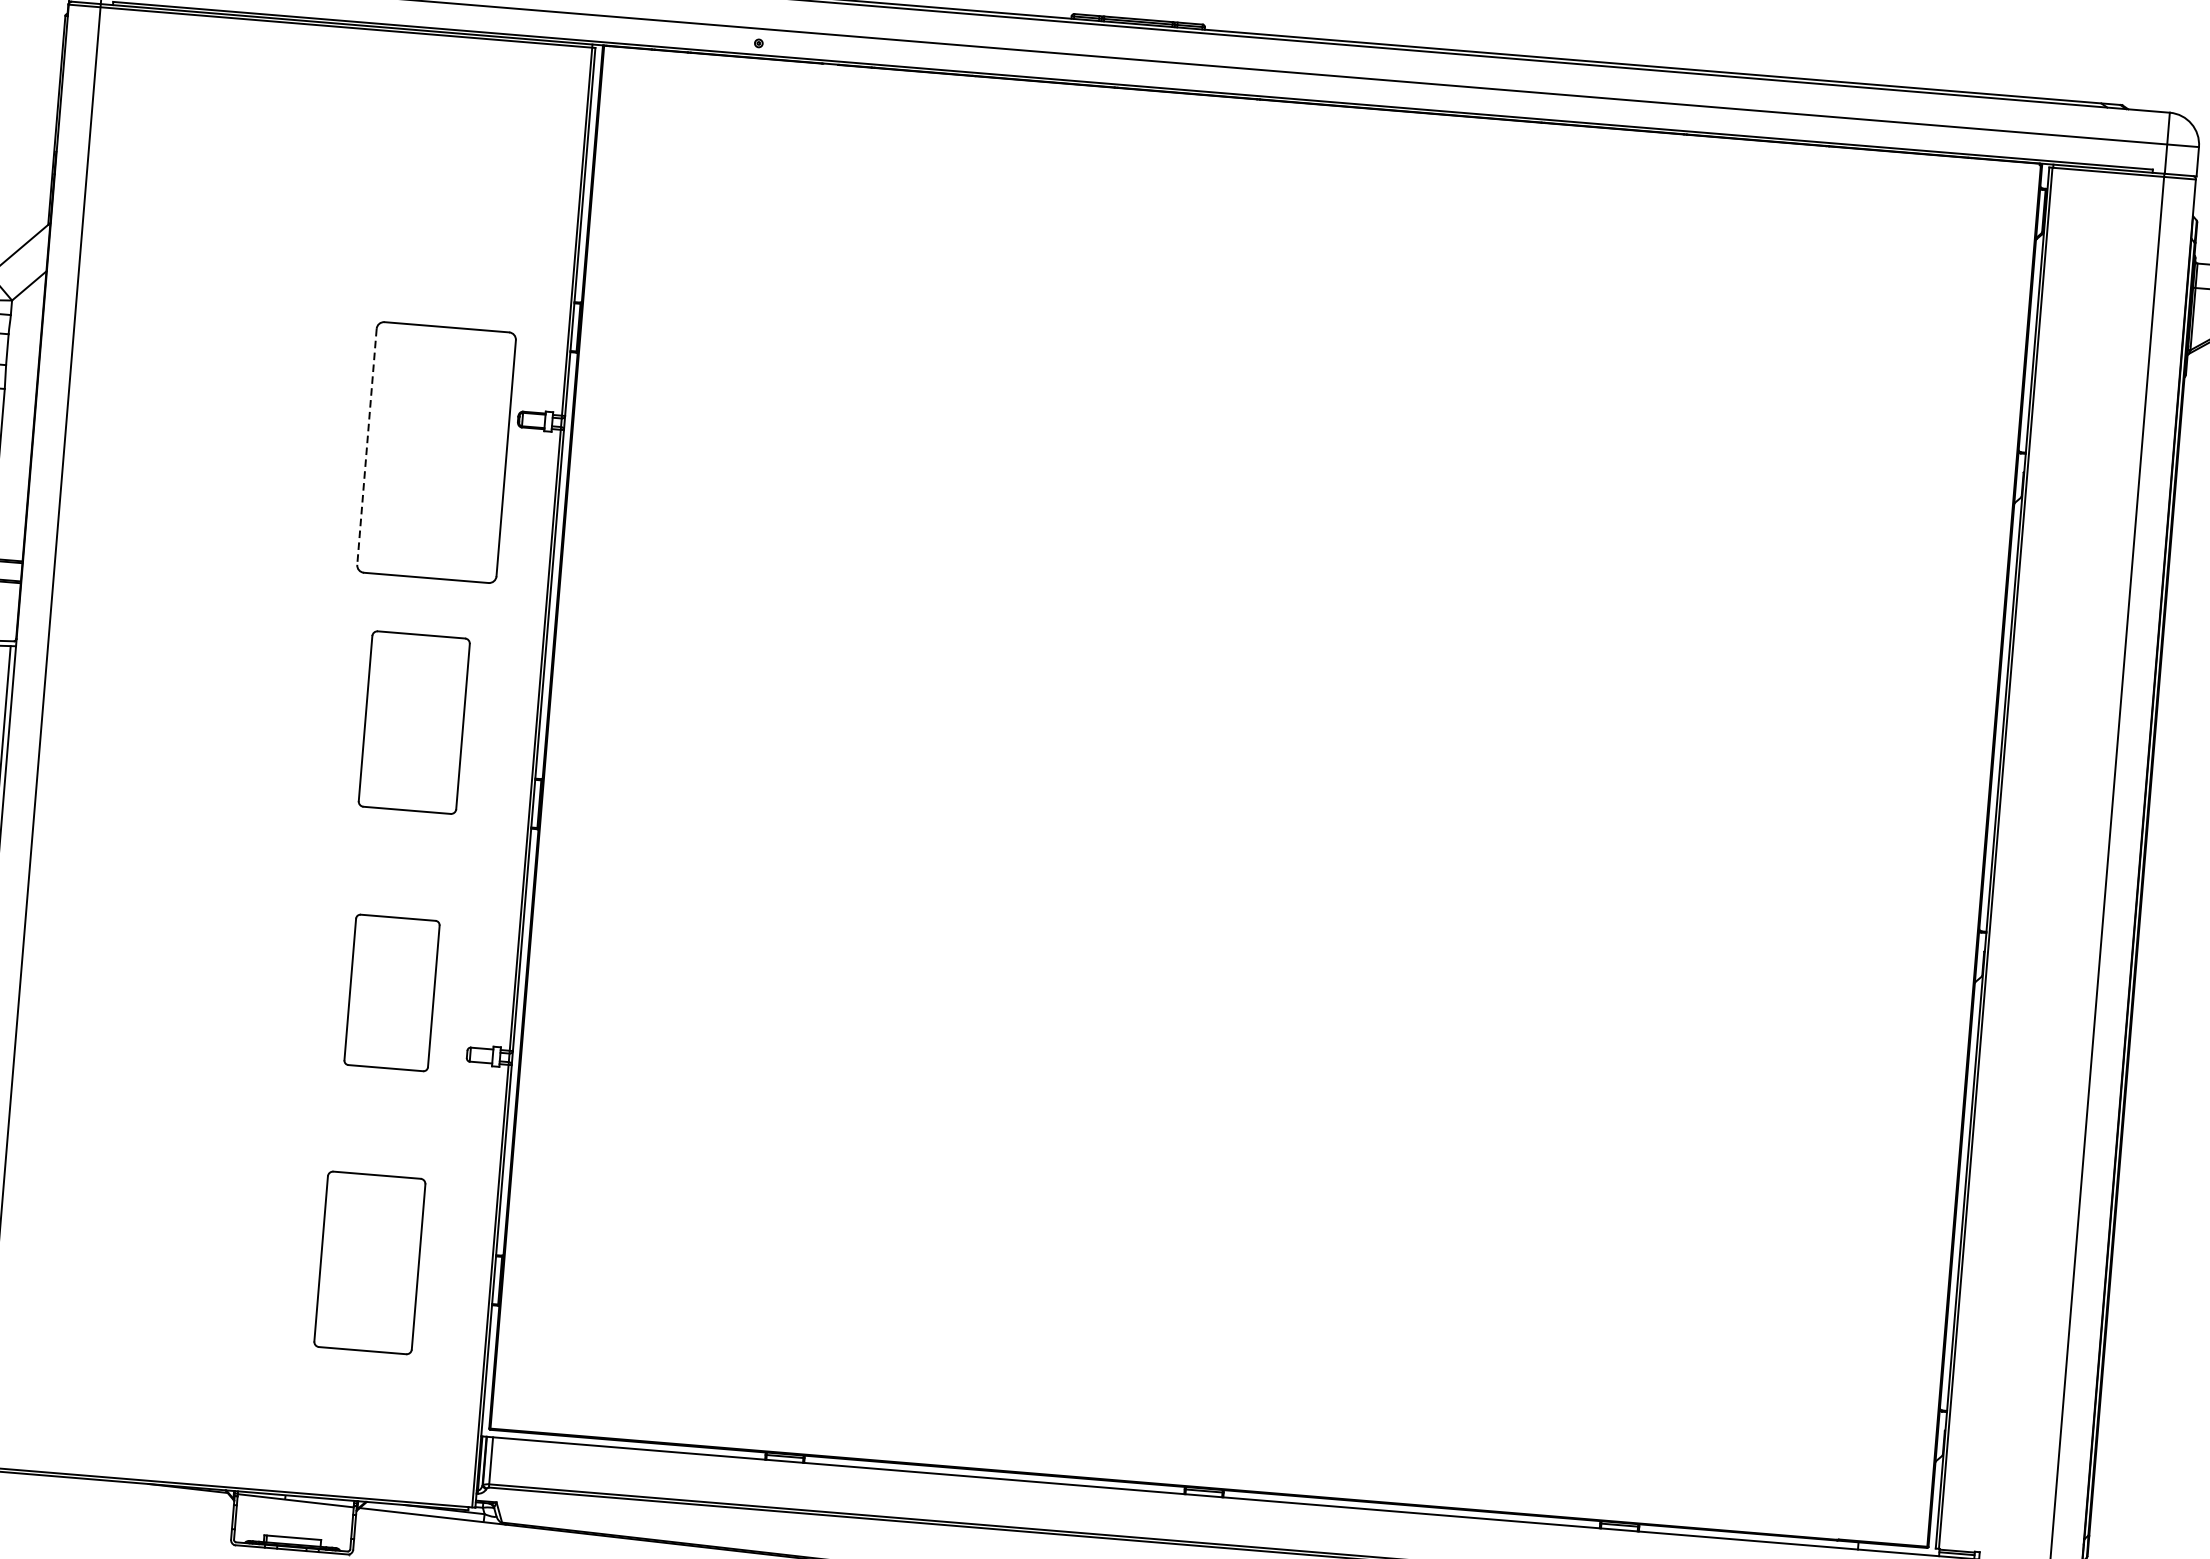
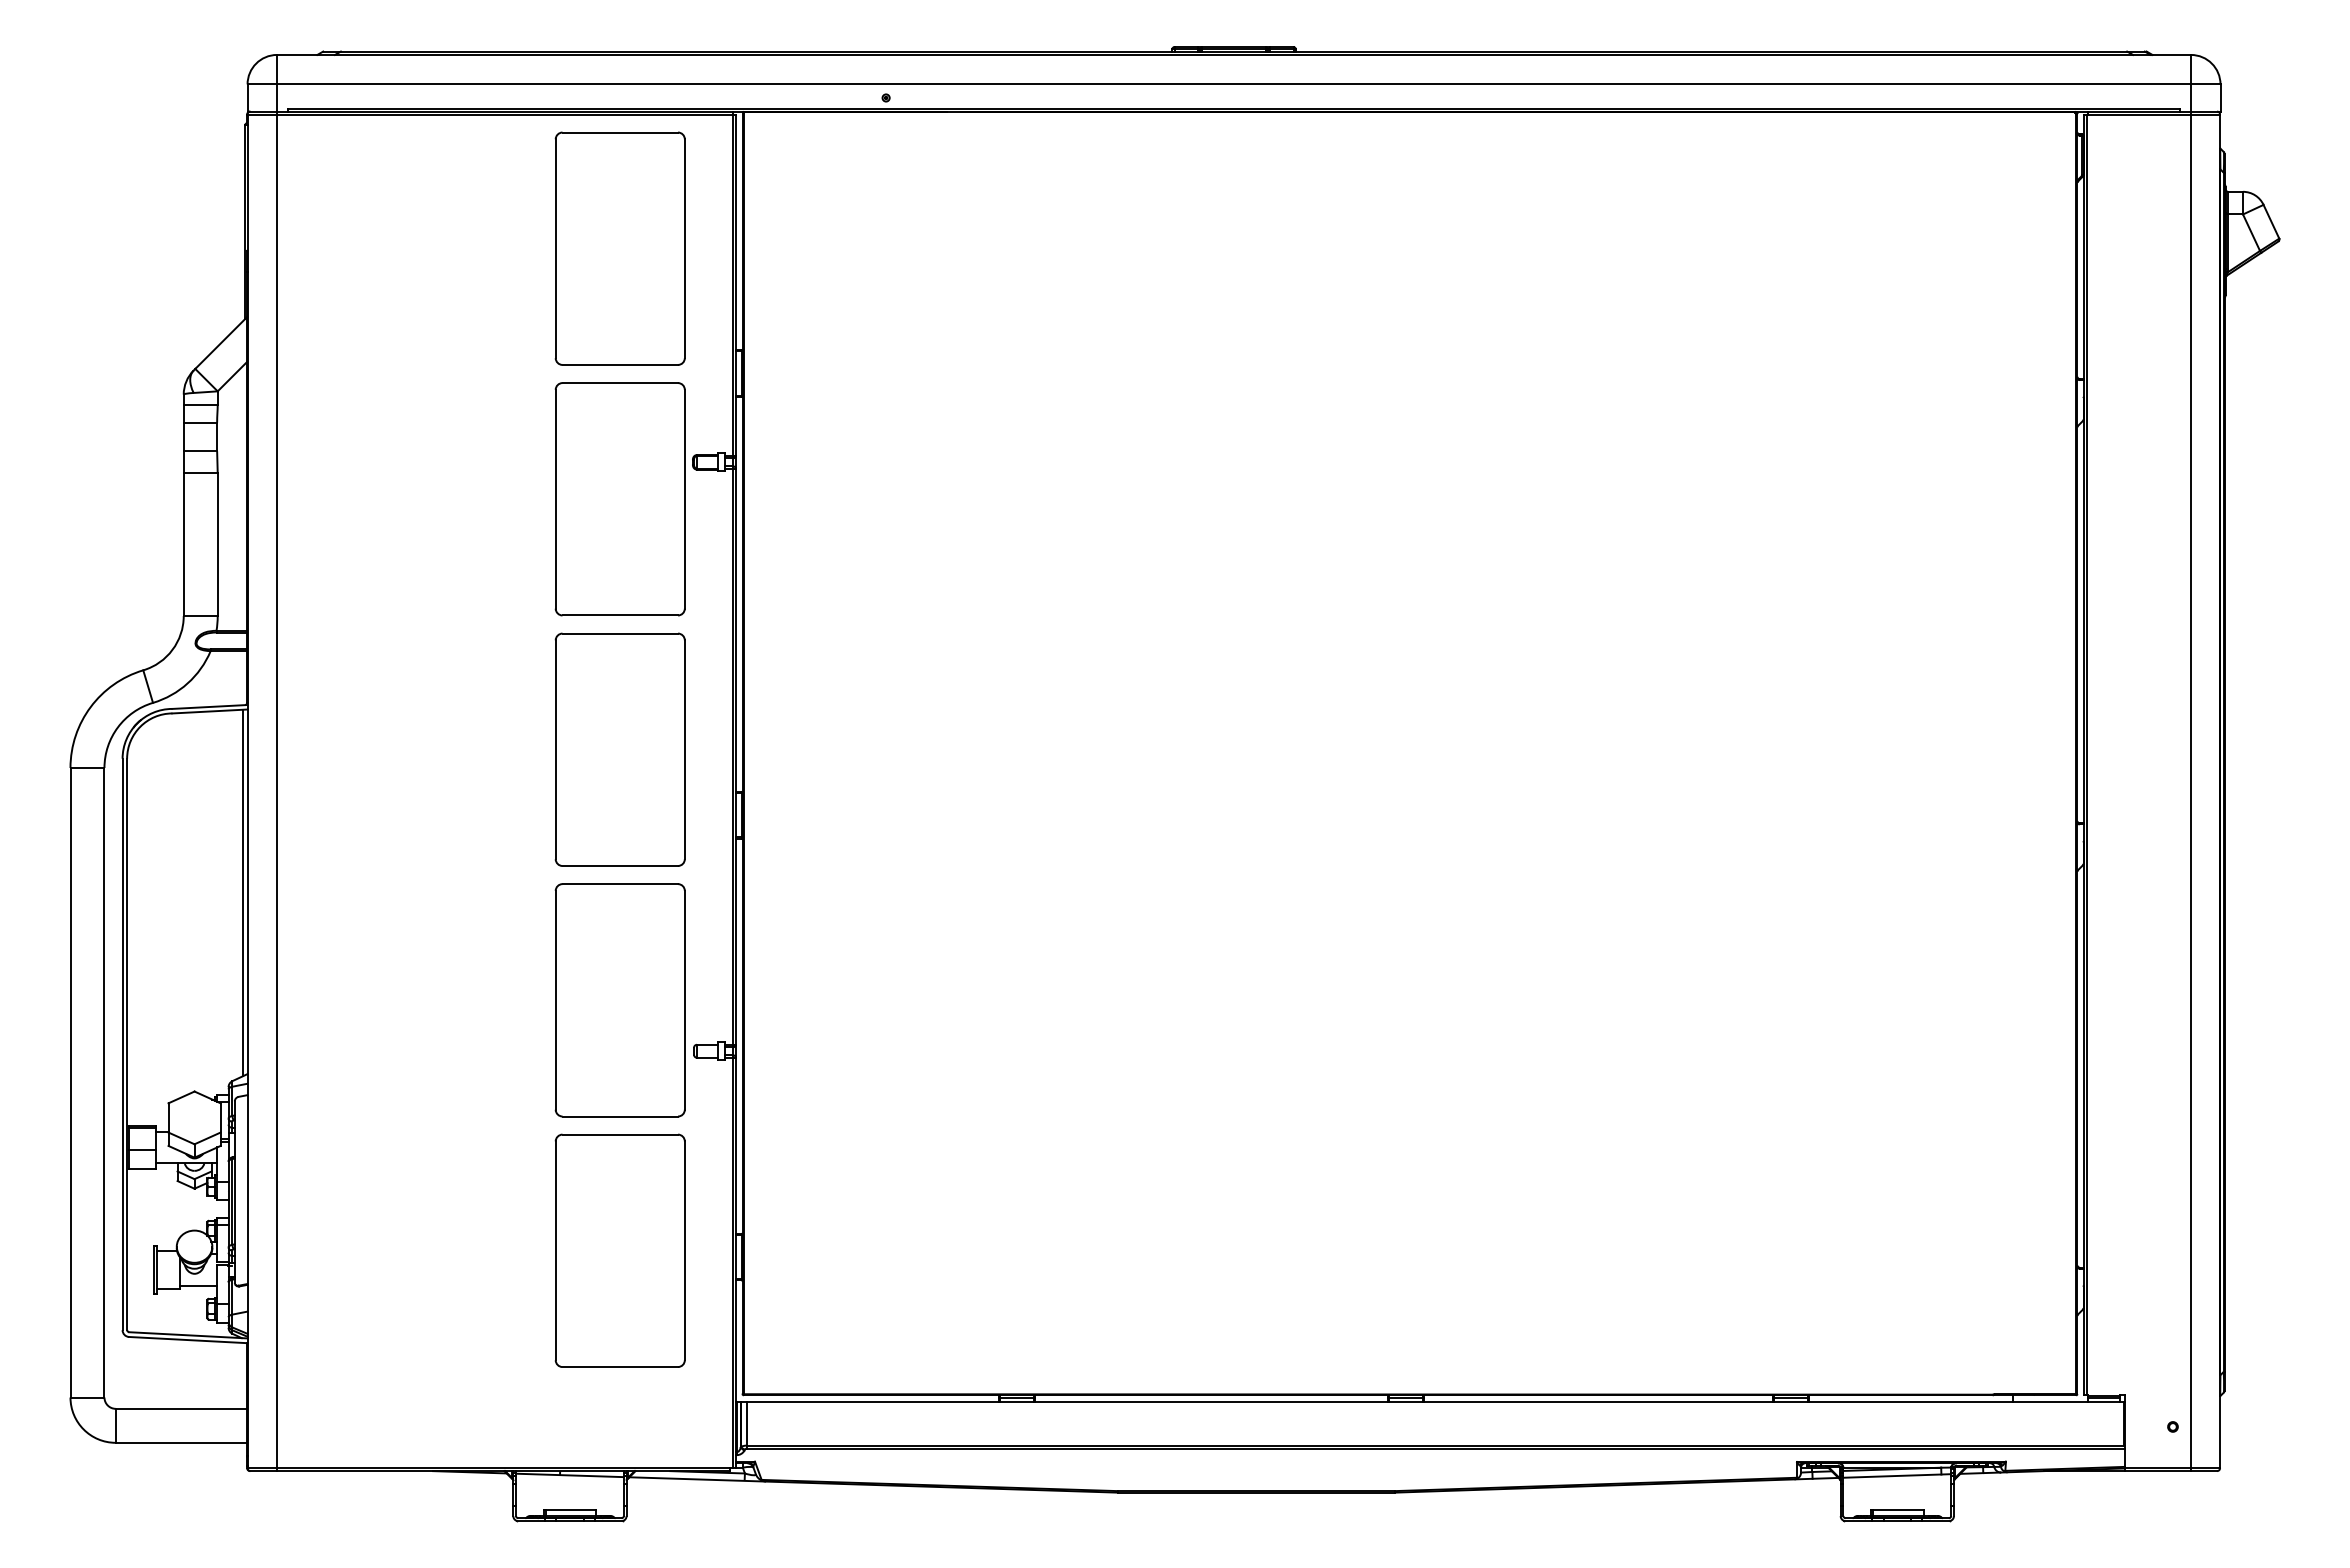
part: (457, 182) -> (619, 248), added
line: (366, 447) -> (555, 499), dashed -> solid
part: (413, 722) -> (619, 749), size x1.43
part: (391, 993) -> (619, 1000), size x1.67
part: (369, 1262) -> (619, 1250), size x1.43

